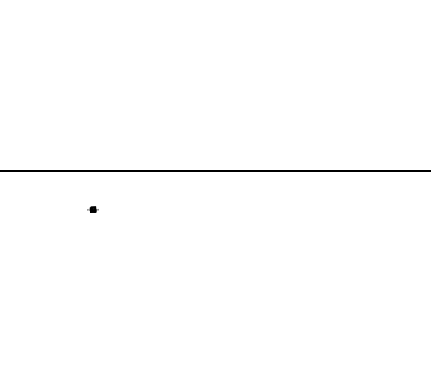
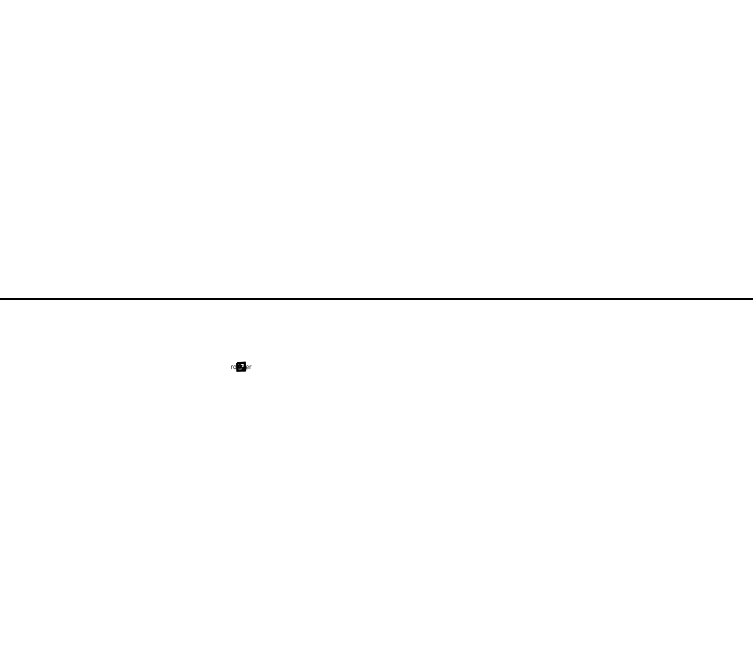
part: (92, 209) -> (240, 366), moved

